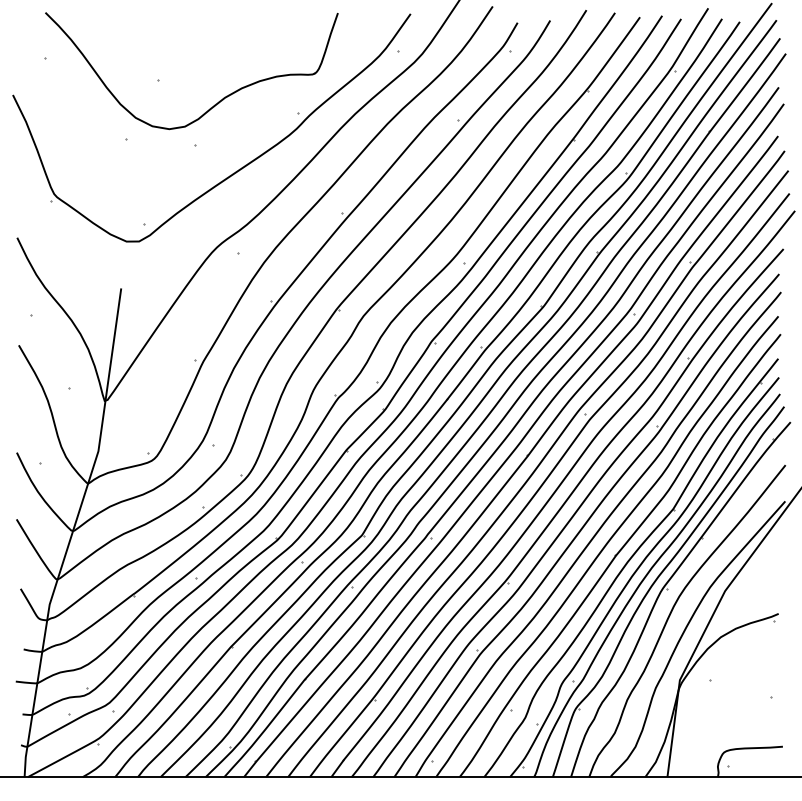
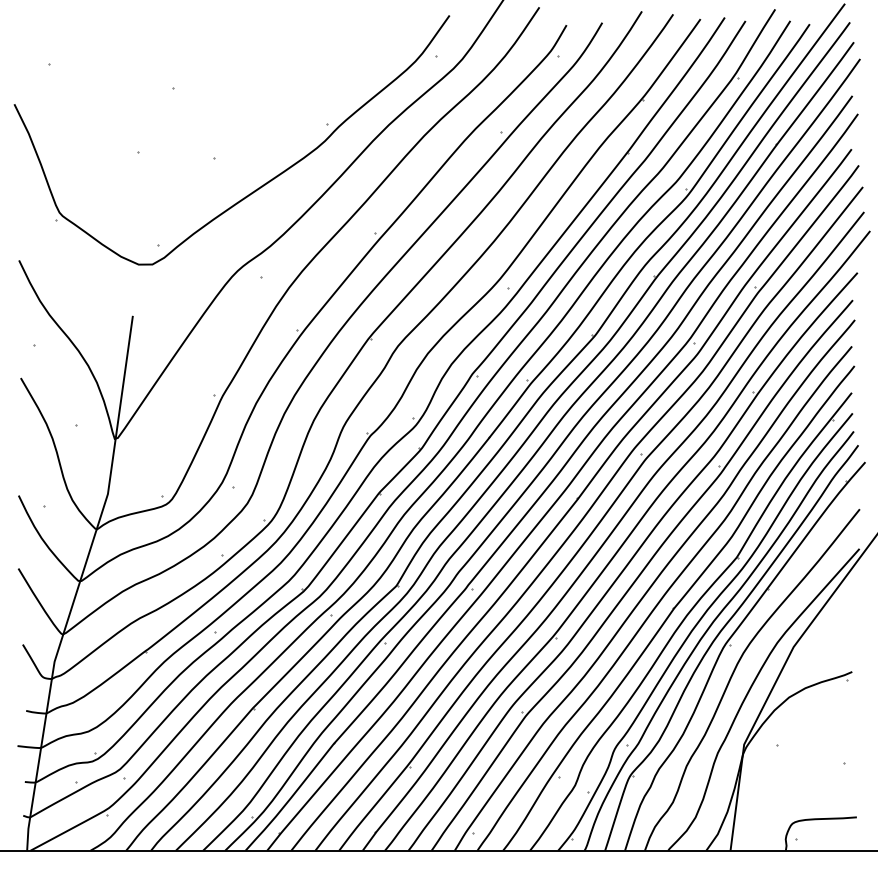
part: (215, 103) -> (236, 113), removed

